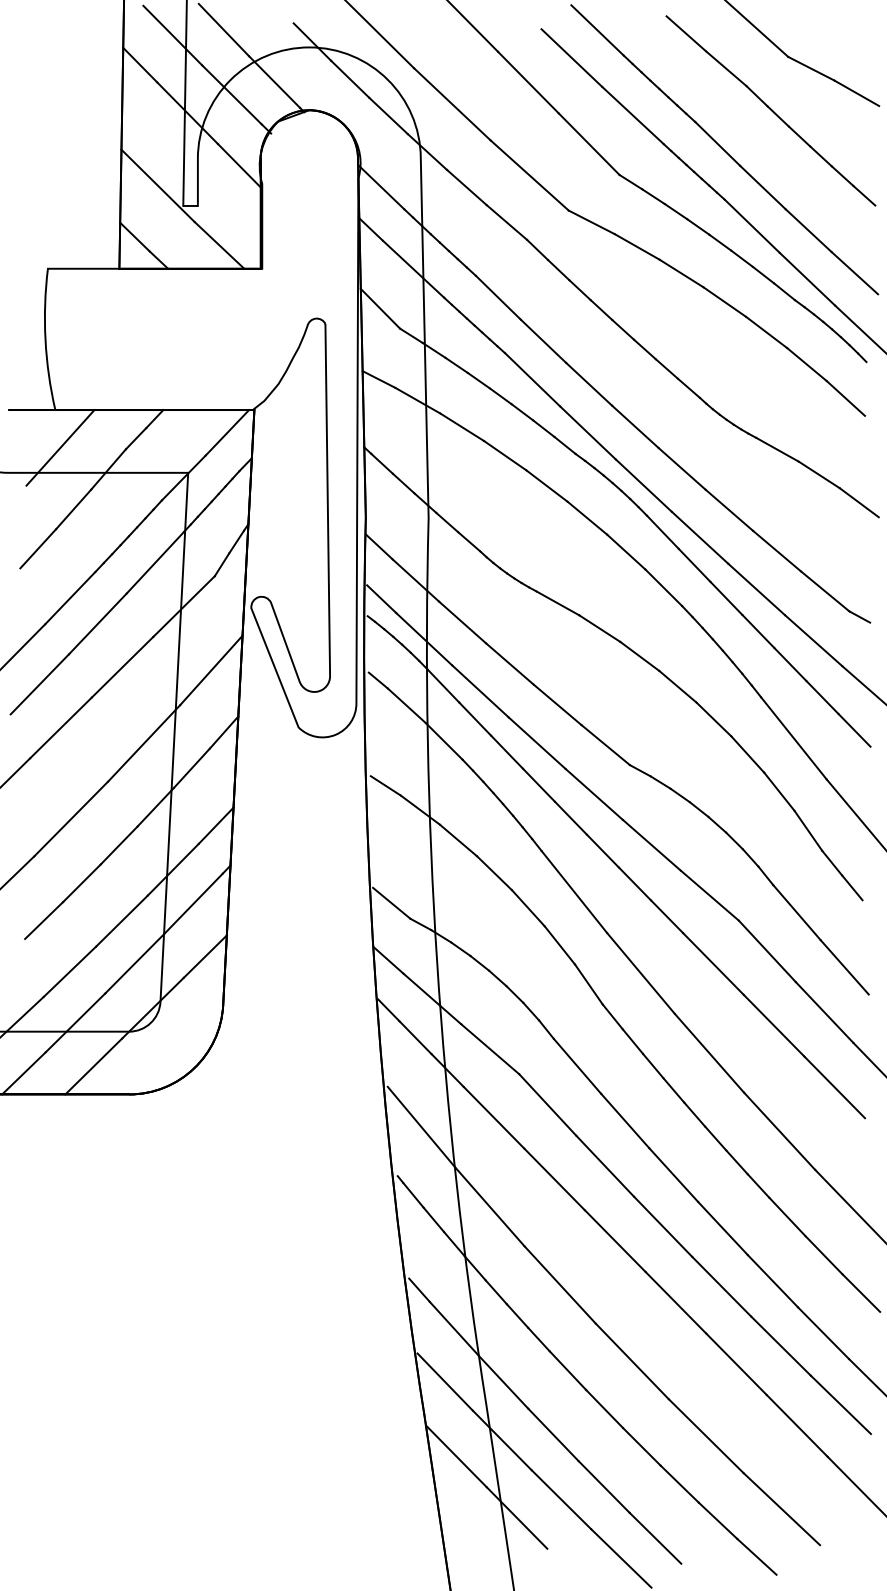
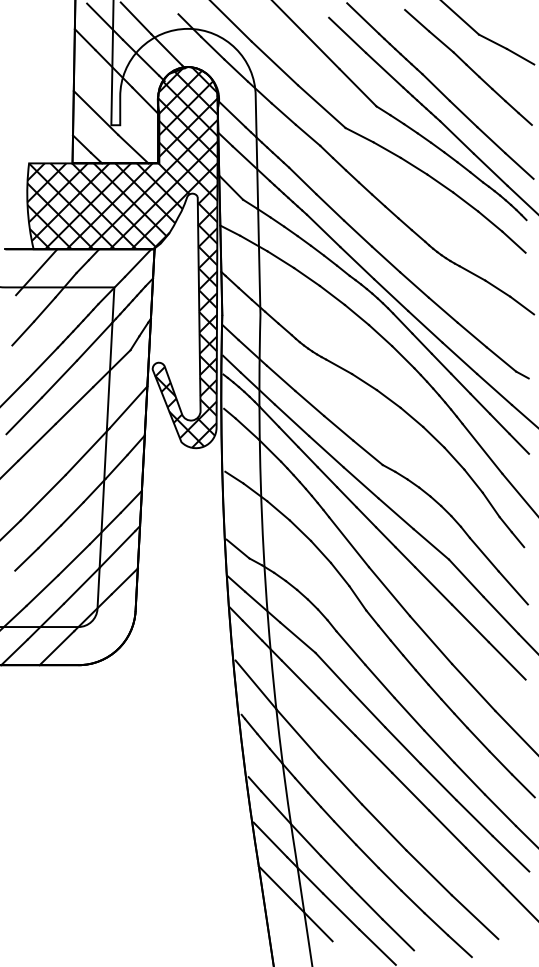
hatch: (203, 423) -> (123, 257), added

